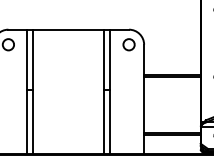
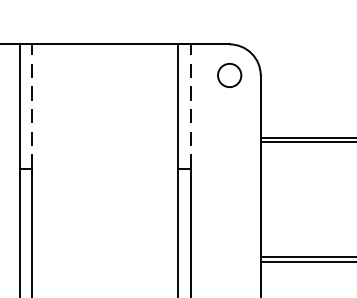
line: (33, 59) -> (32, 105), solid -> dashed
line: (110, 59) -> (191, 105), solid -> dashed

